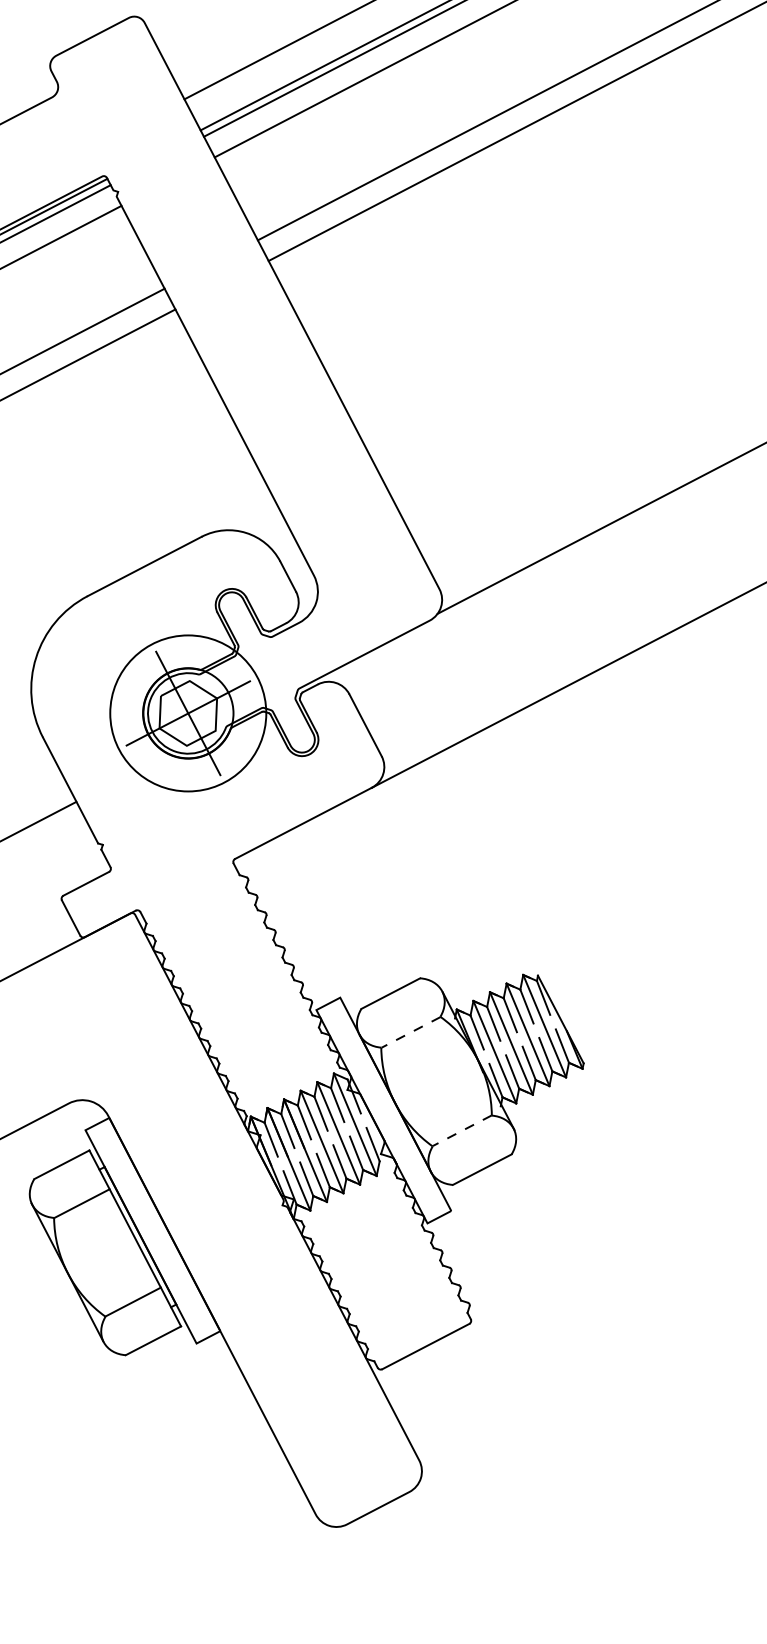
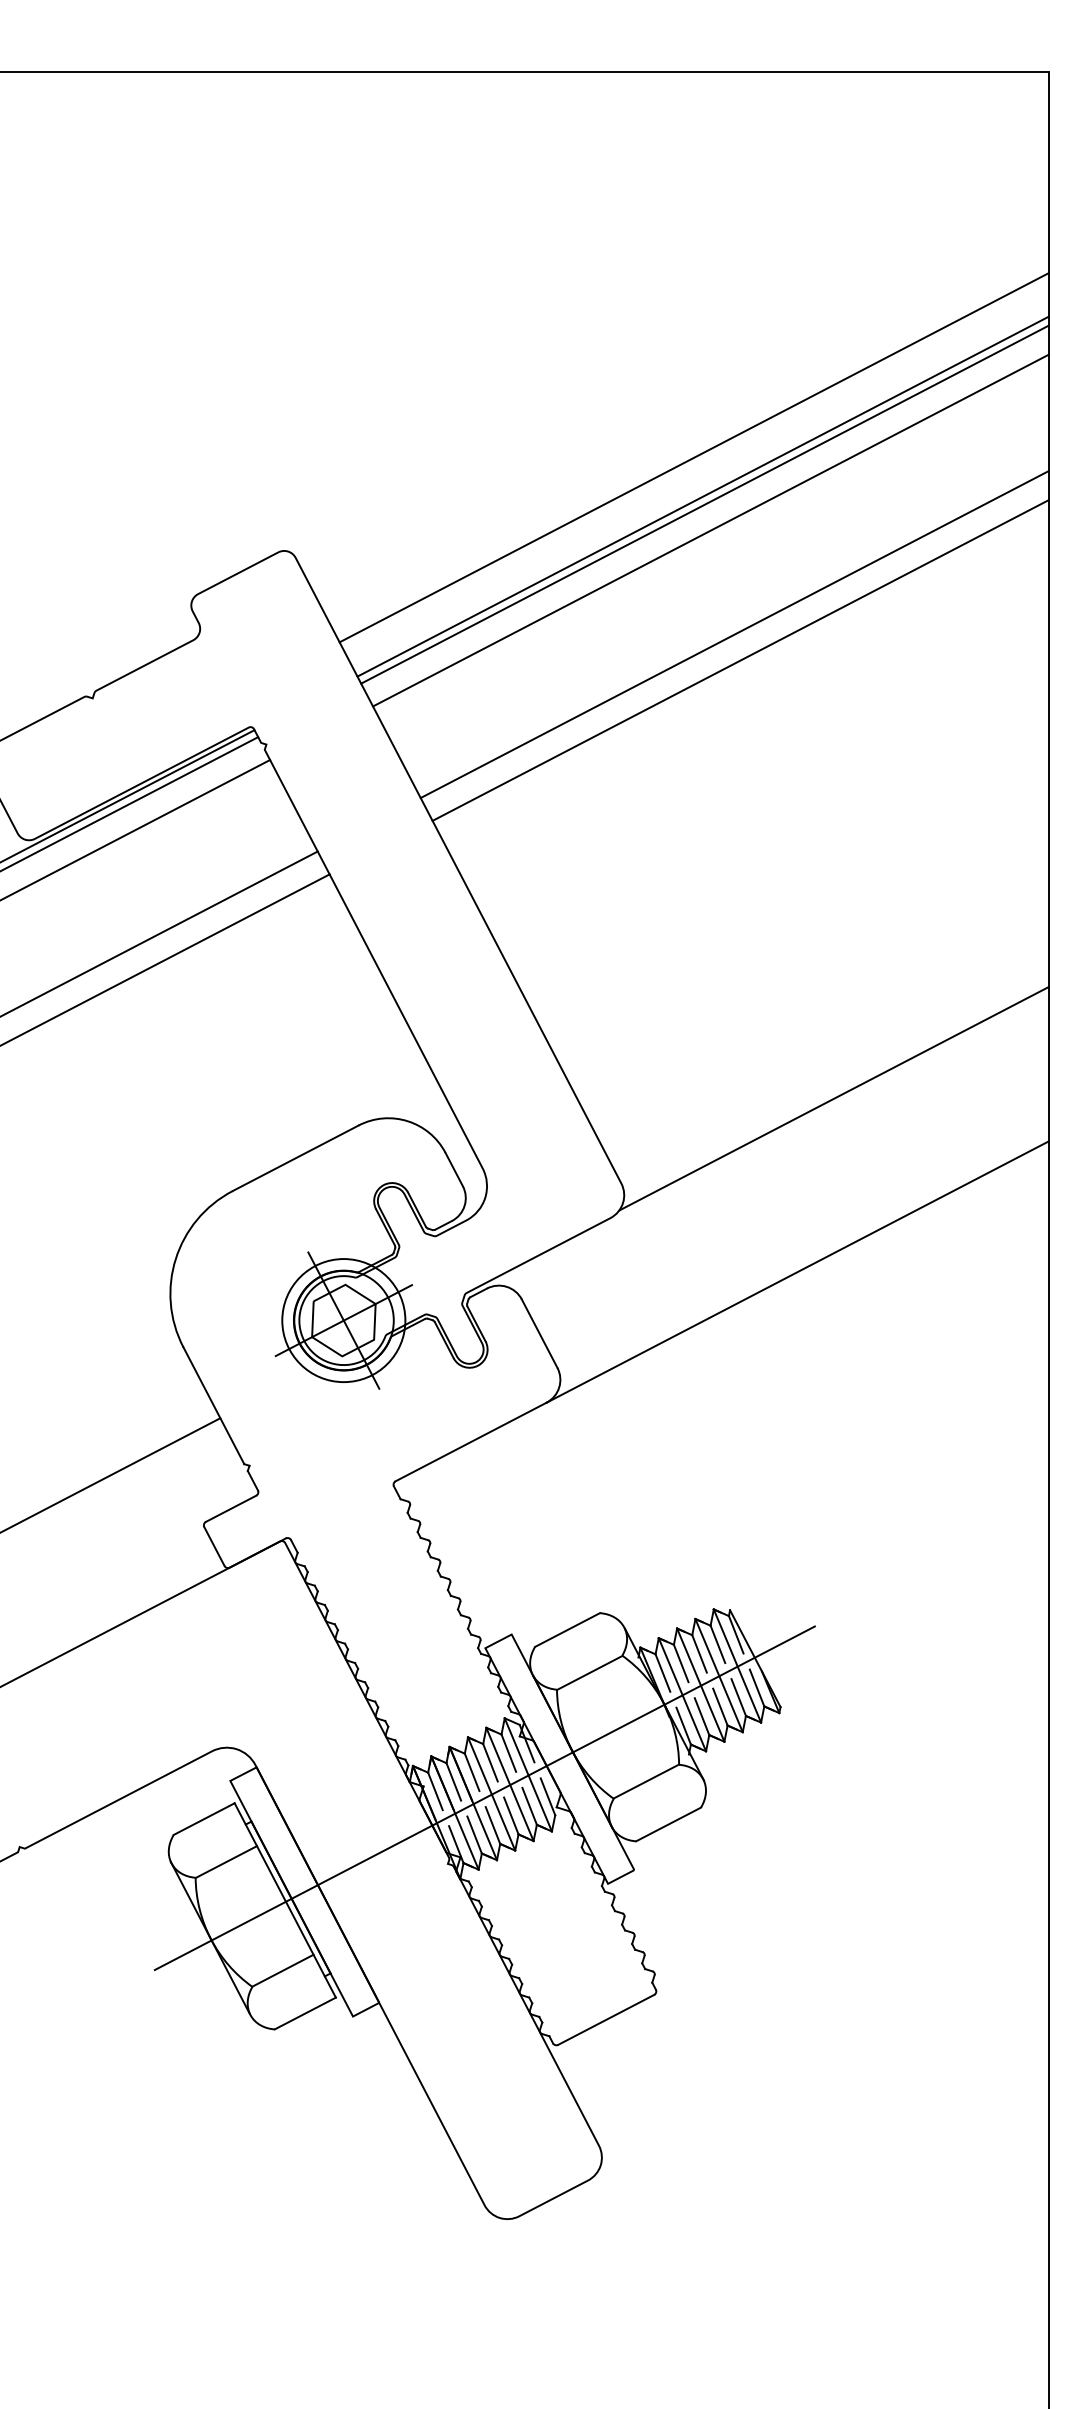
circle: (187, 713) -> (343, 1320), size x0.71
line: (410, 1032) -> (589, 1672), dashed -> solid
line: (462, 1130) -> (646, 1781), dashed -> solid
line: (315, 1146) -> (484, 1798), added

